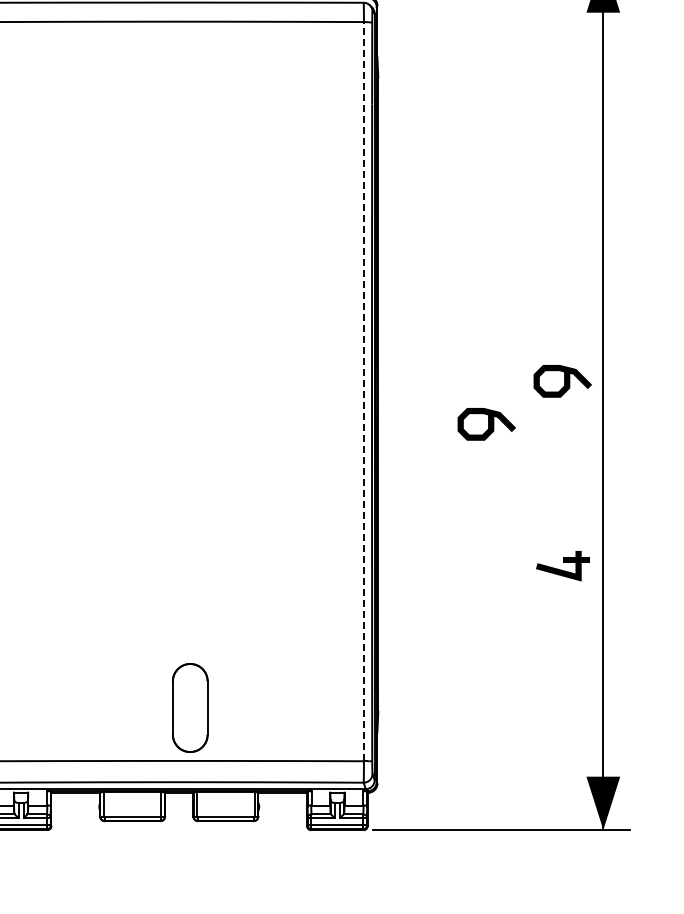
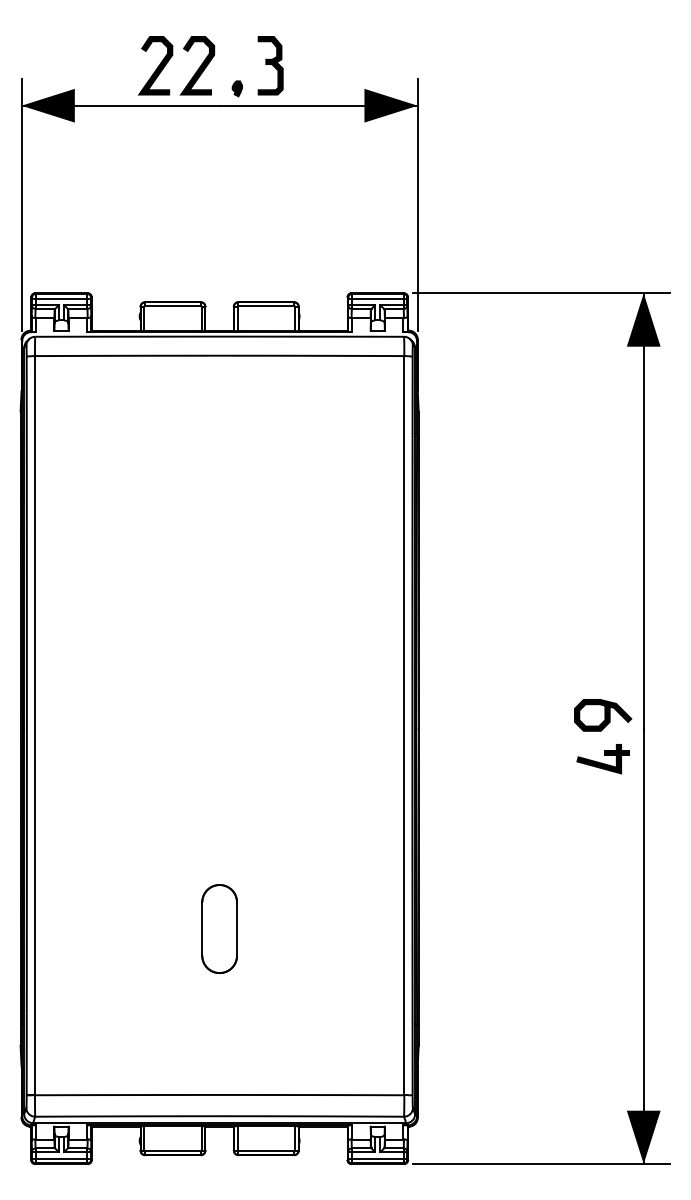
line: (364, 391) -> (404, 725), dashed -> solid
curve: (488, 424) -> (528, 758), removed
part: (562, 566) -> (602, 759), moved
part: (190, 707) -> (219, 928), moved

